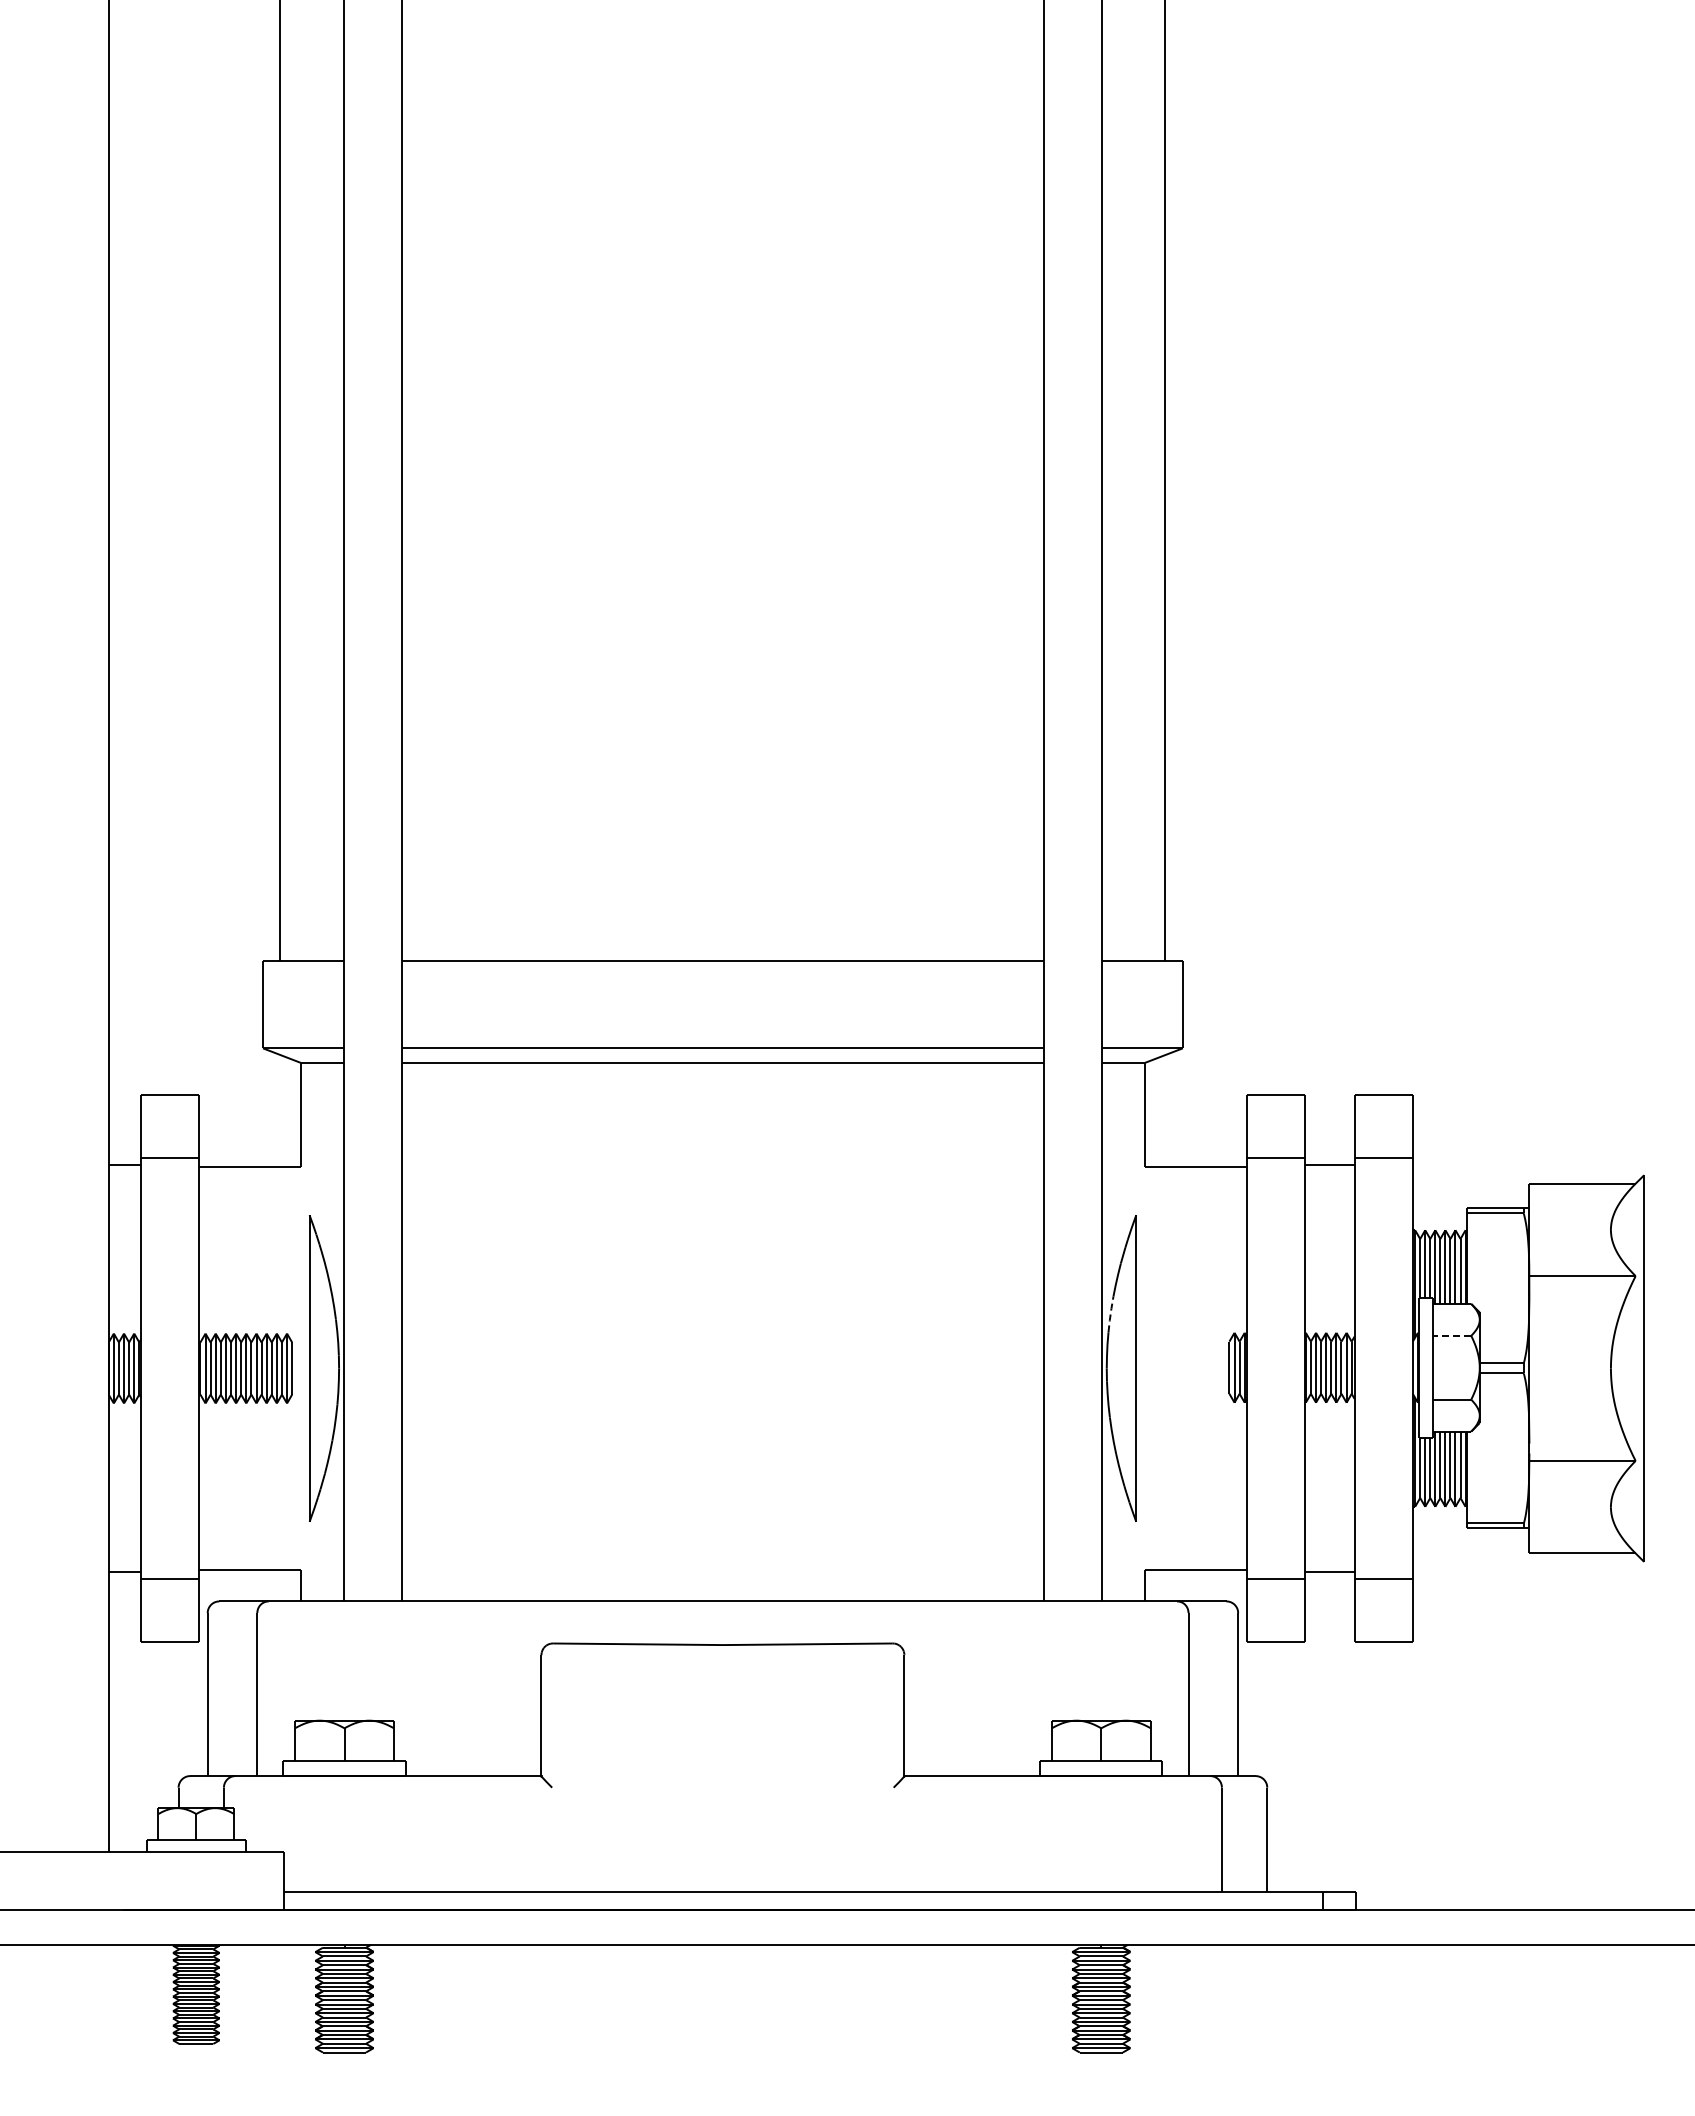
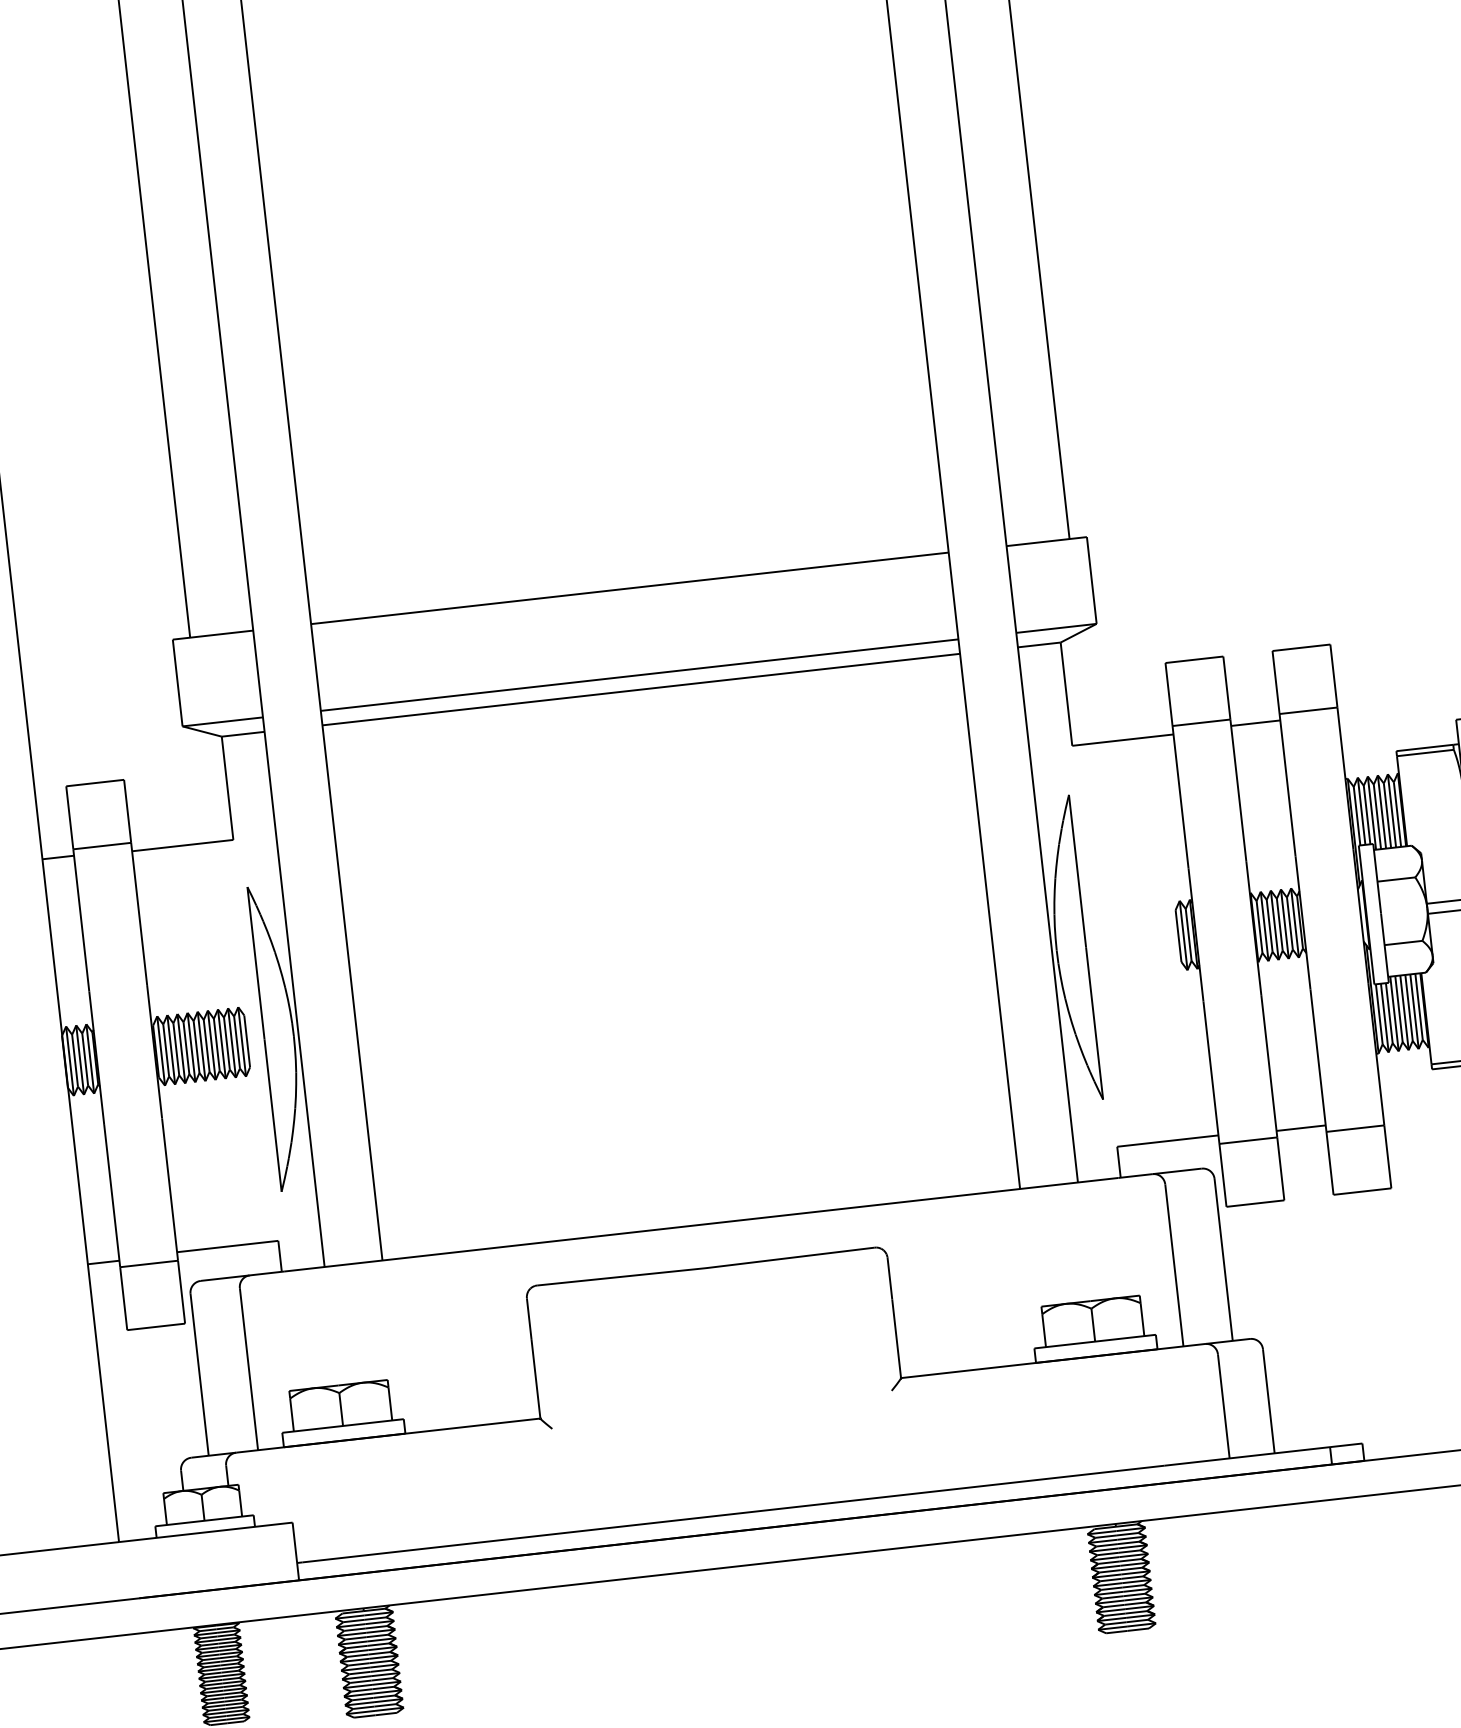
line: (1110, 1313) -> (1054, 895), dashed -> solid
line: (1451, 1335) -> (1395, 879), dashed -> solid

